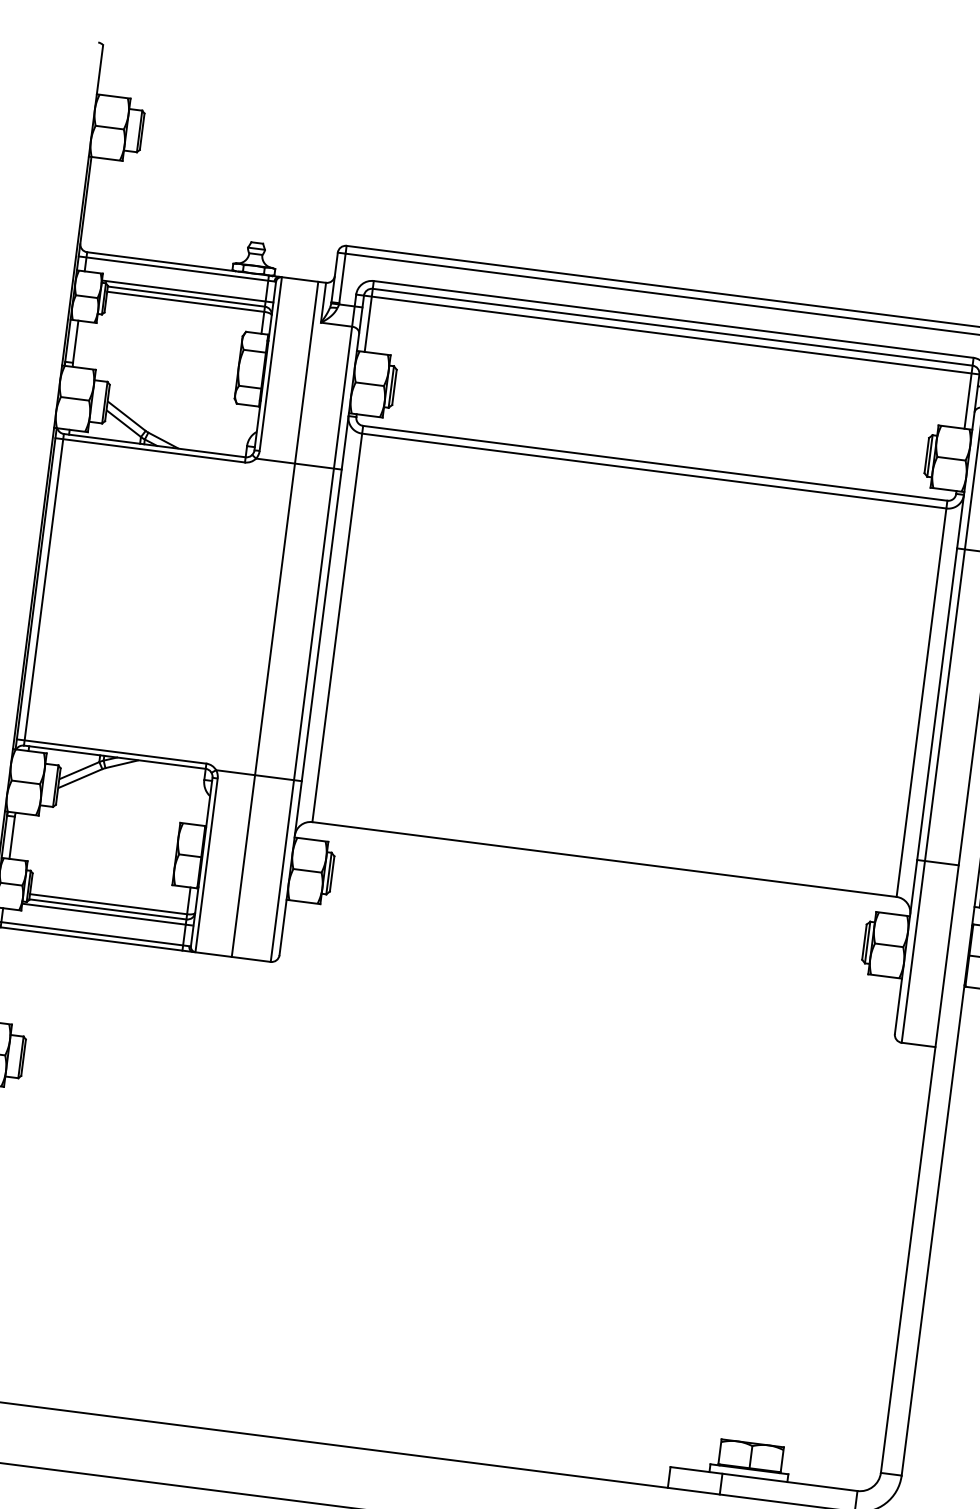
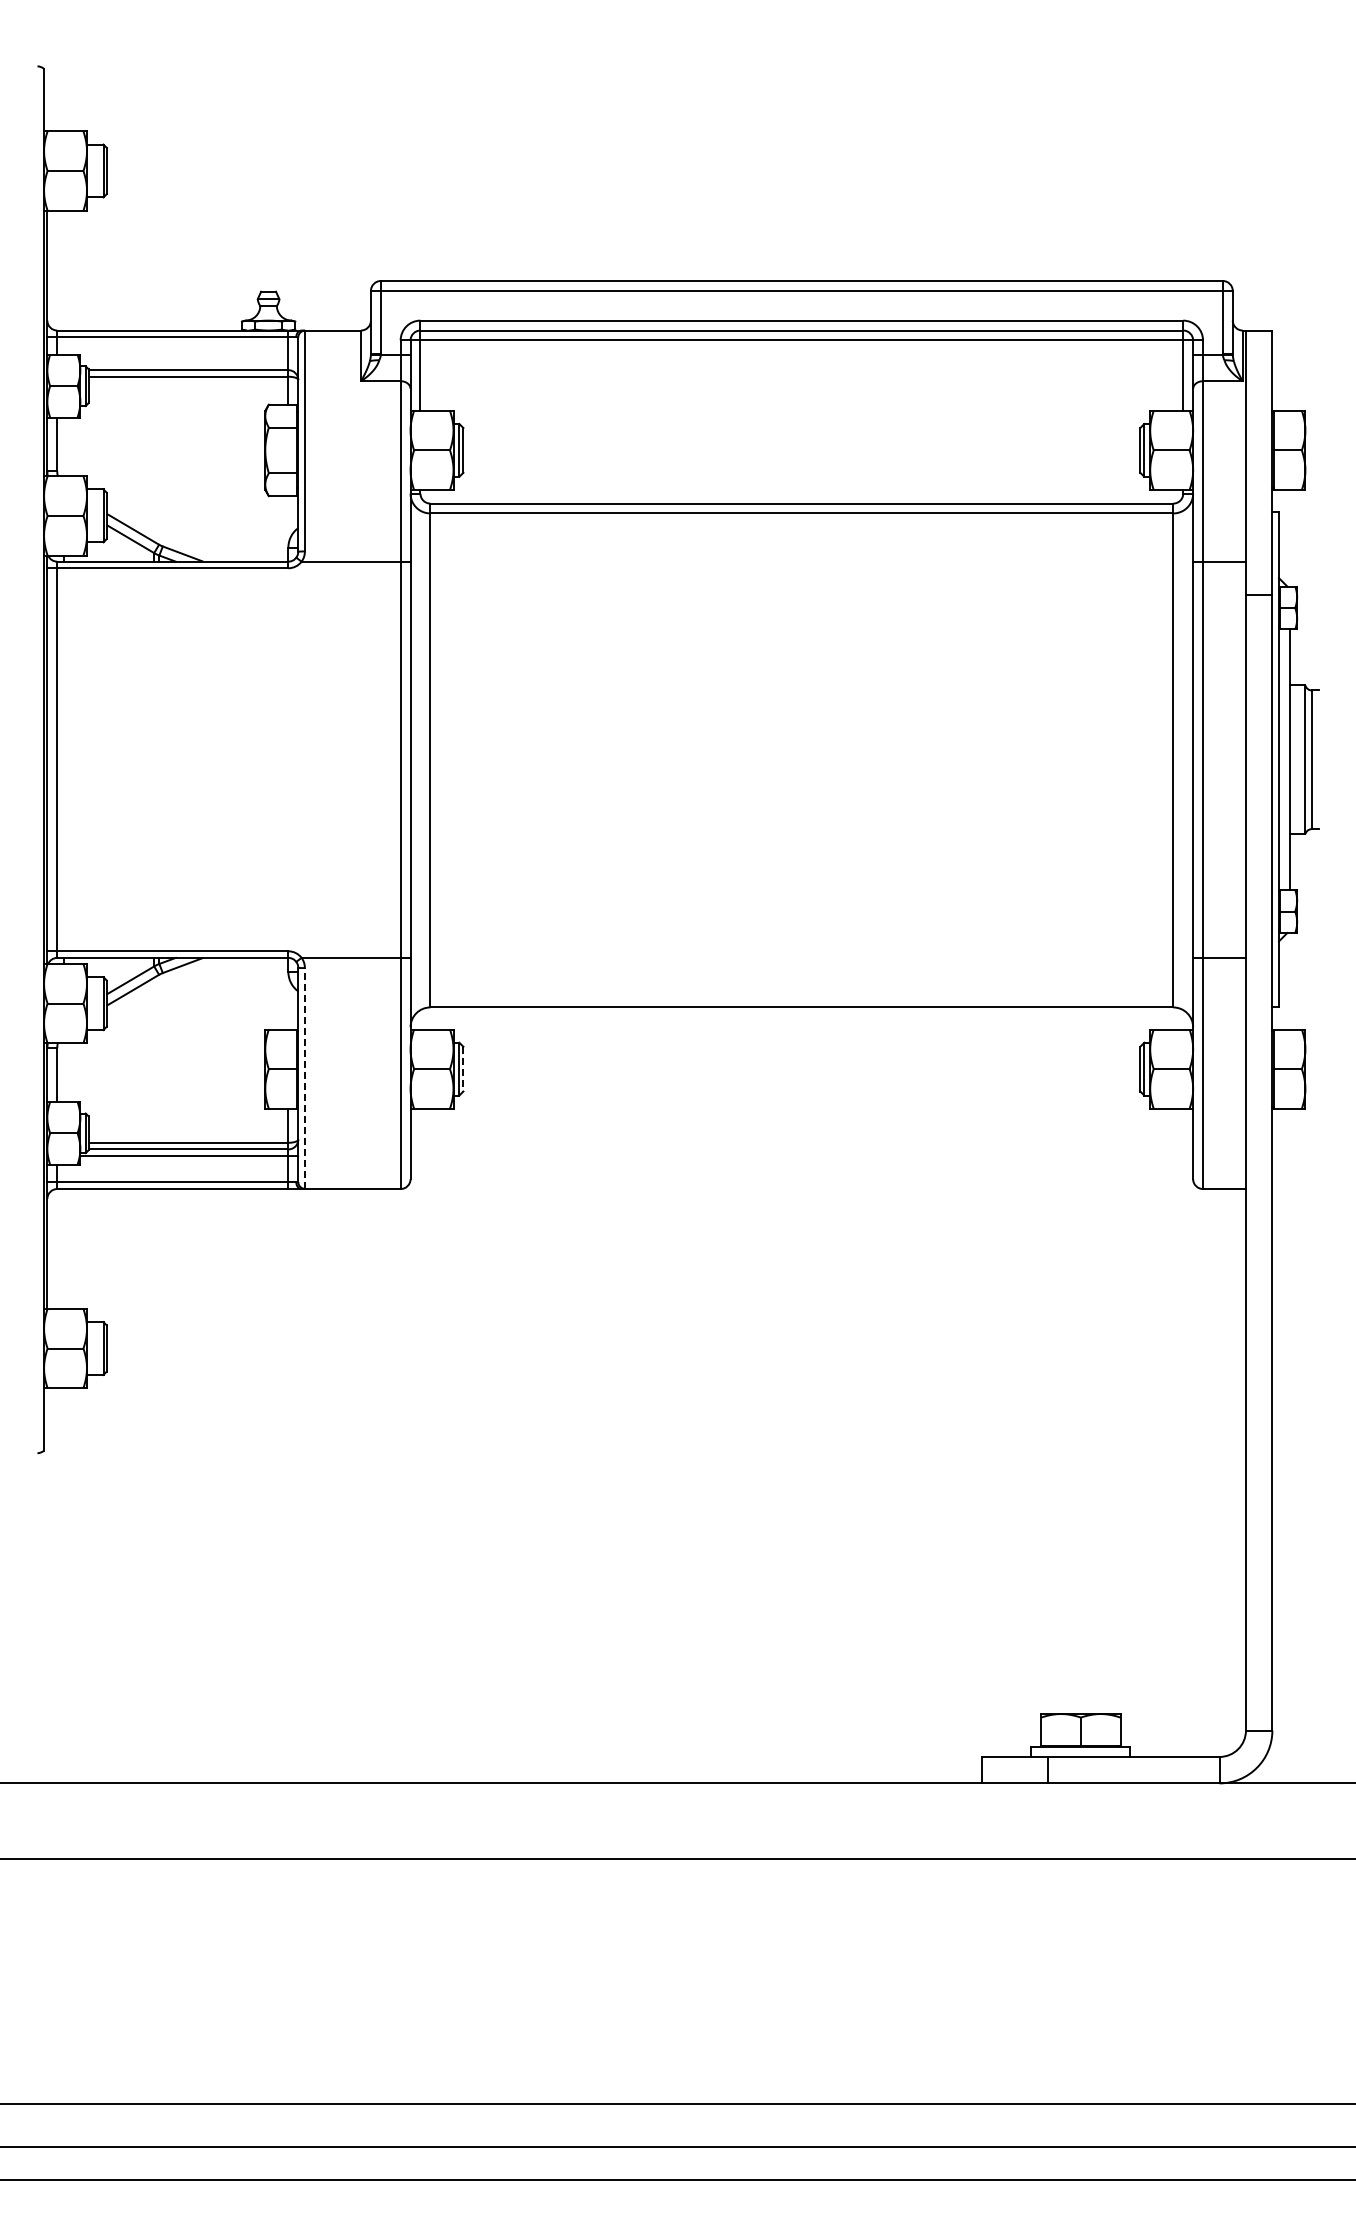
line: (187, 291) -> (189, 363), removed
line: (275, 619) -> (351, 759), removed
line: (206, 864) -> (304, 1077), solid -> dashed
line: (332, 874) -> (463, 1069), solid -> dashed

